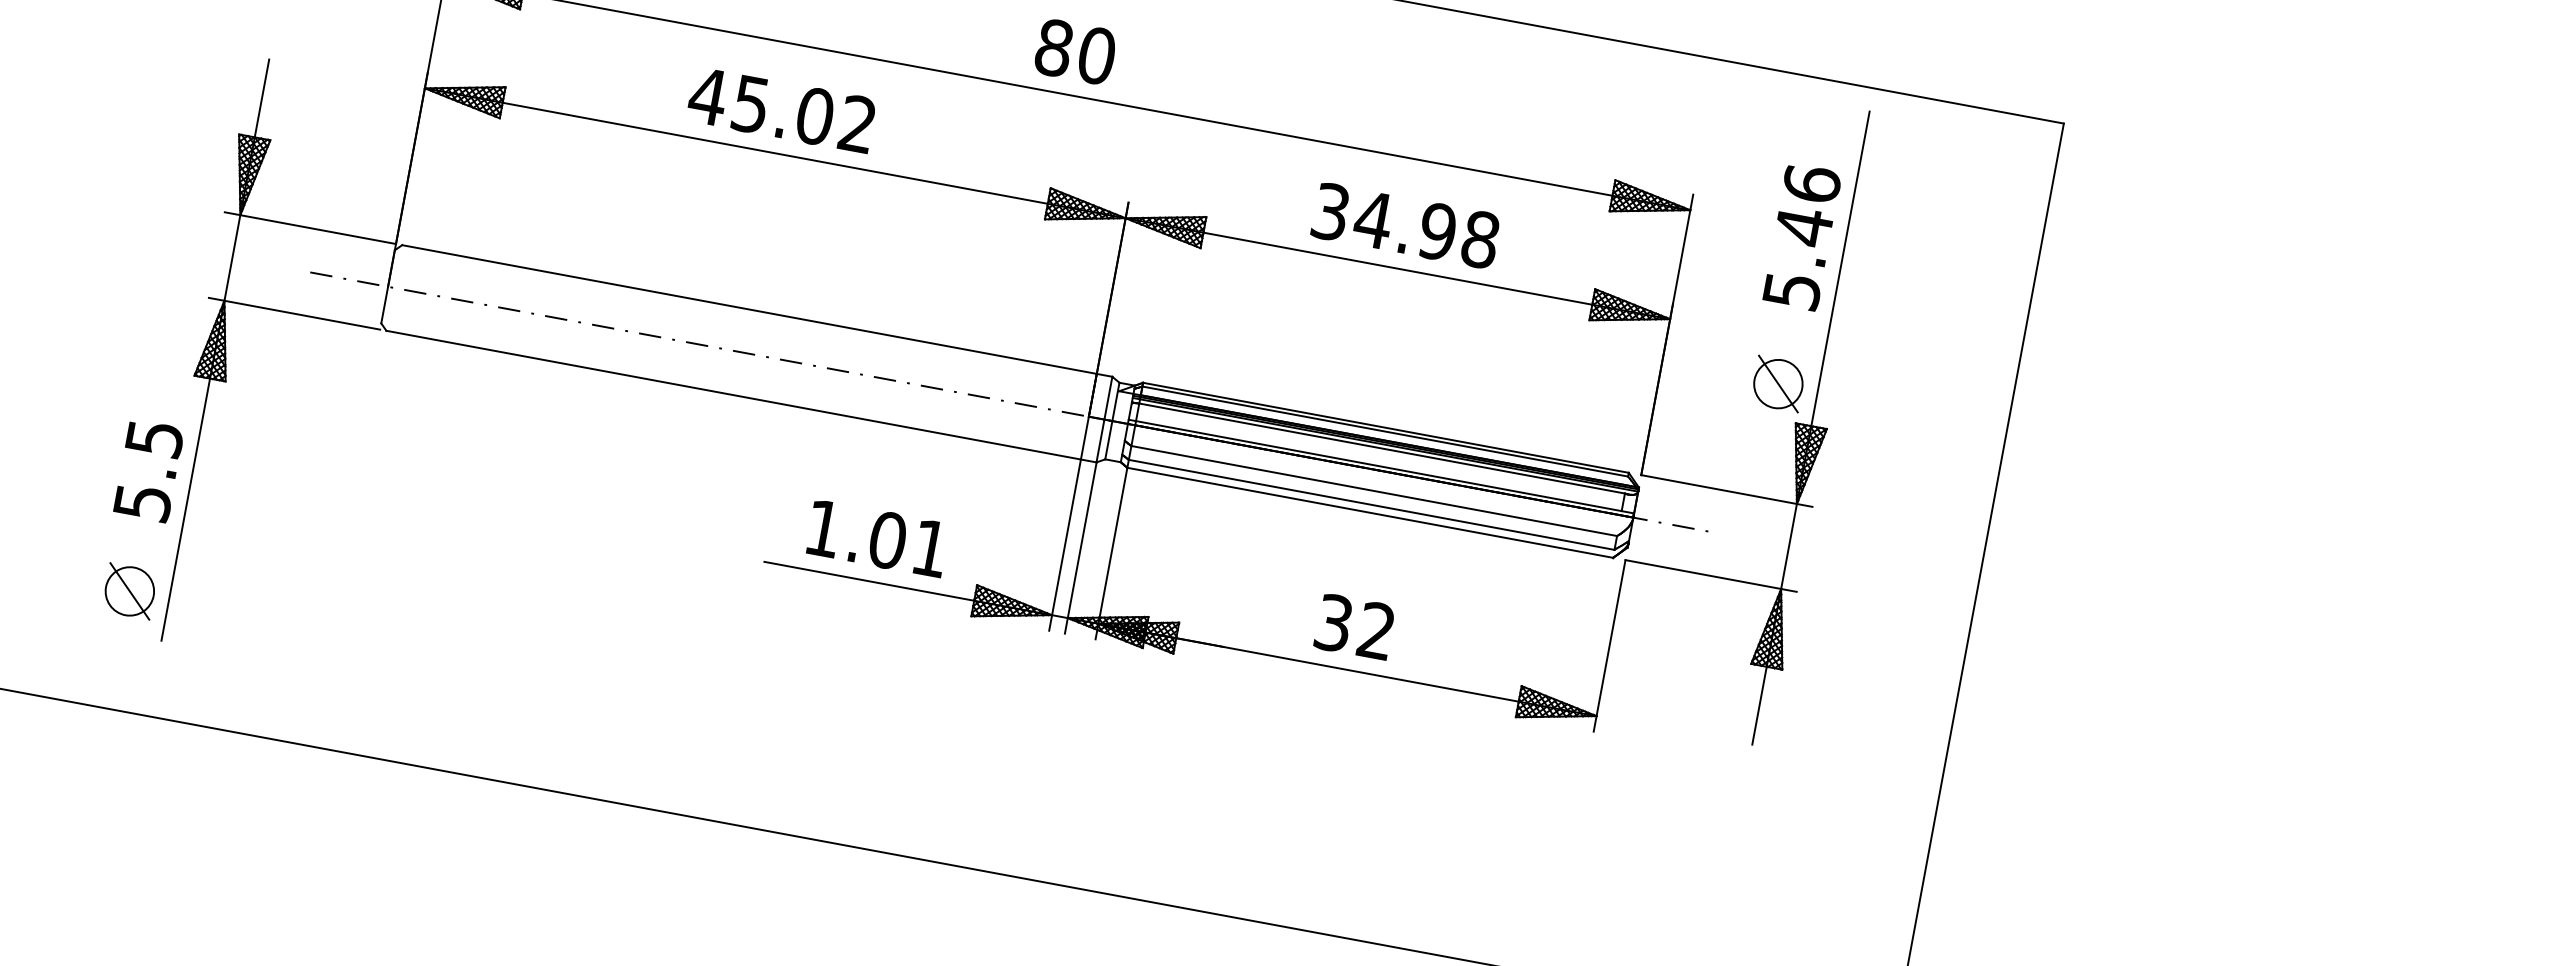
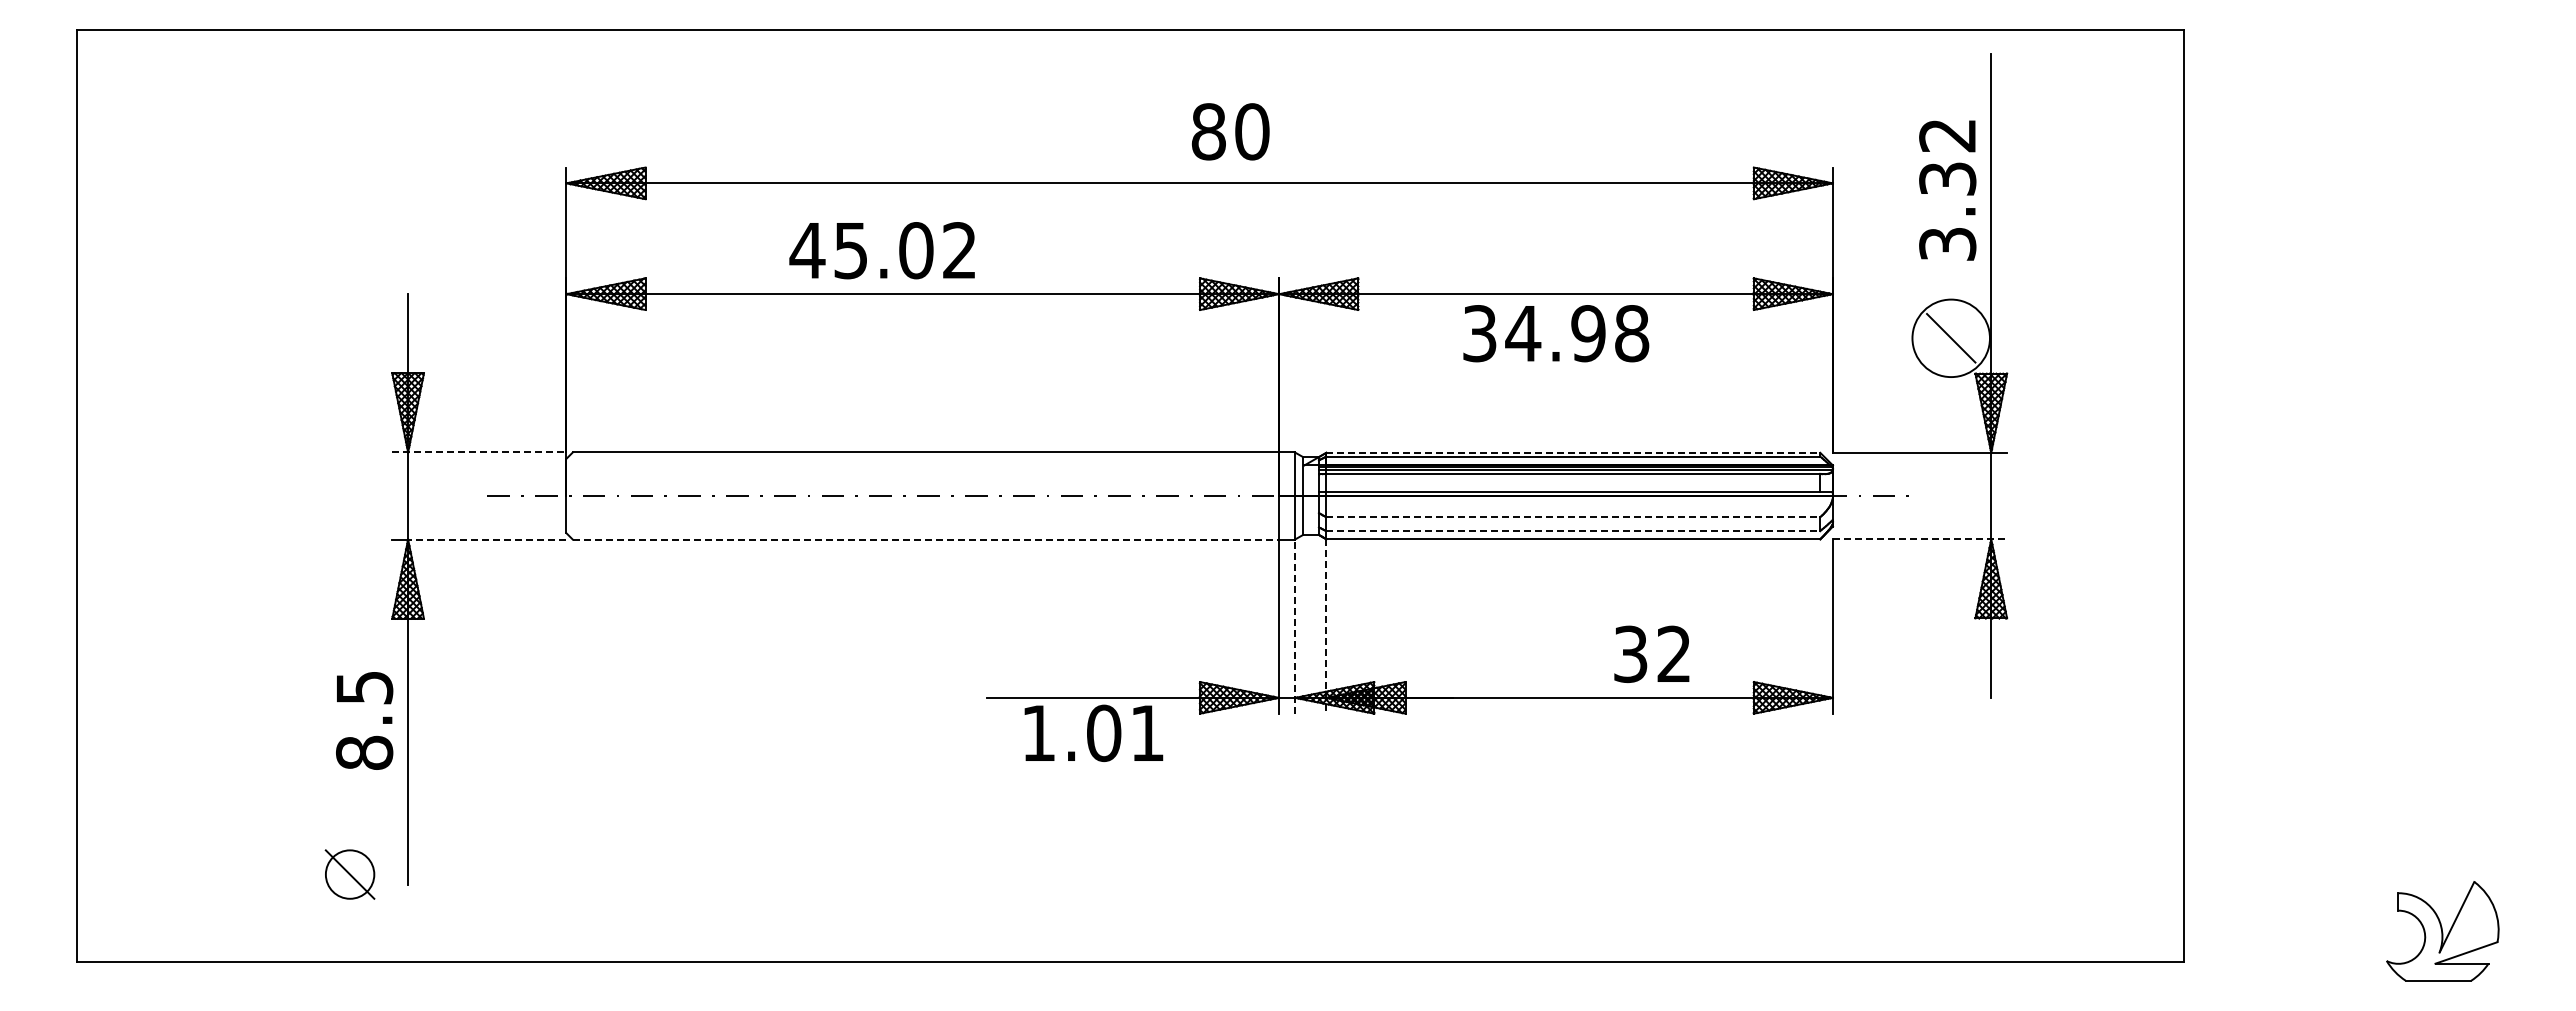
text: (1075, 51) -> (1230, 131), moved
text: (780, 109) -> (881, 250), moved
text: (1406, 225) -> (1556, 333), moved
line: (310, 228) -> (479, 452), solid -> dashed
text: (1801, 237) -> (1947, 189), 5.46 -> 3.32
line: (301, 314) -> (486, 539), solid -> dashed
circle: (1778, 384) -> (1951, 338), size x1.6
line: (734, 395) -> (926, 539), solid -> dashed
line: (1386, 427) -> (1573, 452), solid -> dashed
line: (1374, 491) -> (1573, 517), solid -> dashed
text: (142, 502) -> (364, 752), 5.5 -> 8.5
line: (1371, 505) -> (1573, 531), solid -> dashed
text: (877, 537) -> (1093, 732), moved
line: (1081, 547) -> (1295, 626), solid -> dashed
line: (1111, 553) -> (1326, 626), solid -> dashed
line: (1711, 576) -> (1920, 539), solid -> dashed
part: (129, 591) -> (349, 874), moved
text: (1354, 626) -> (1651, 653), moved

